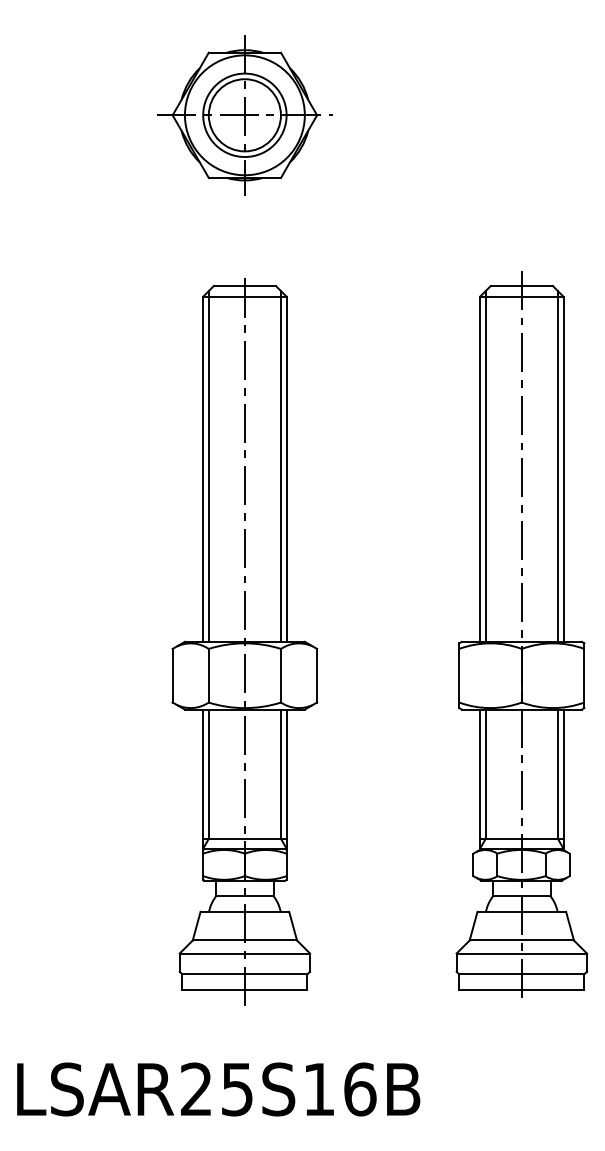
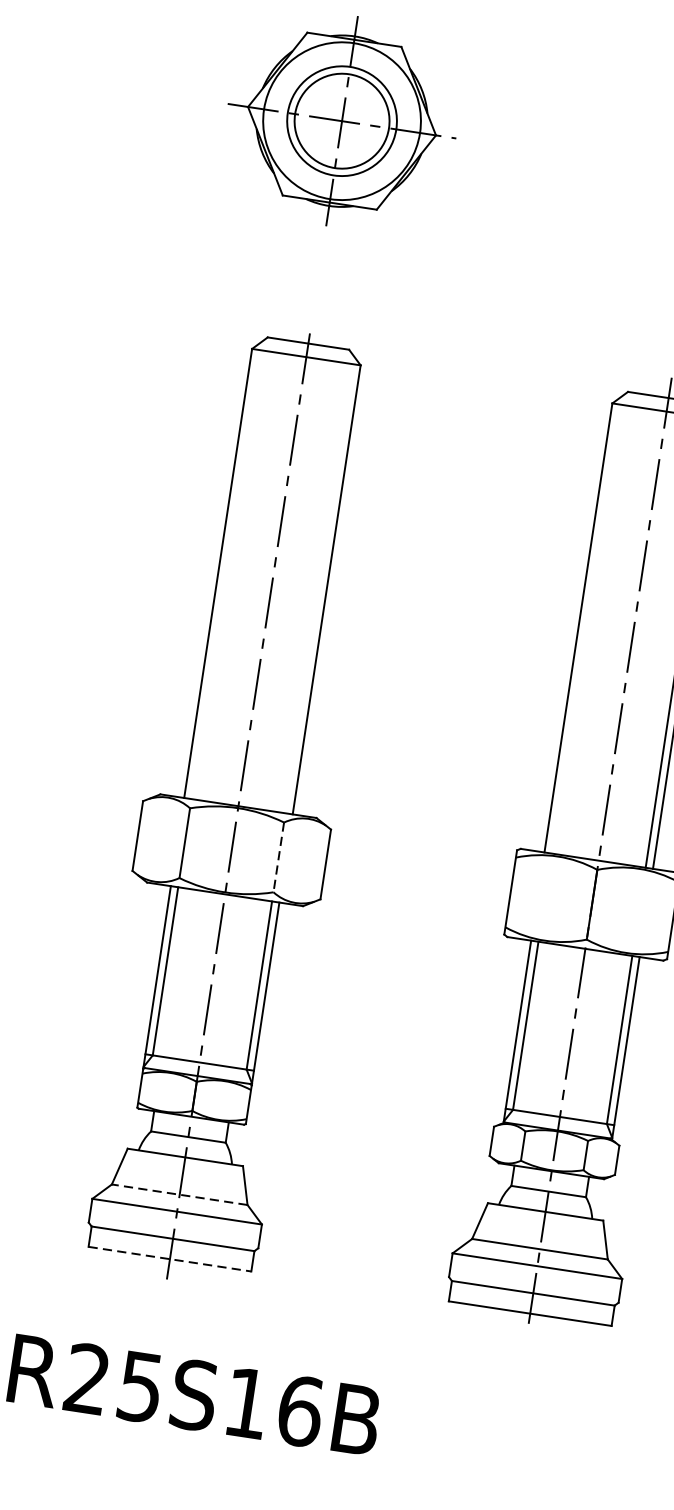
line: (208, 466) -> (225, 570), removed
line: (280, 466) -> (319, 585), removed
line: (485, 466) -> (585, 625), removed
line: (281, 675) -> (279, 857), solid -> dashed
line: (244, 940) -> (179, 1194), solid -> dashed
line: (244, 990) -> (169, 1259), solid -> dashed

